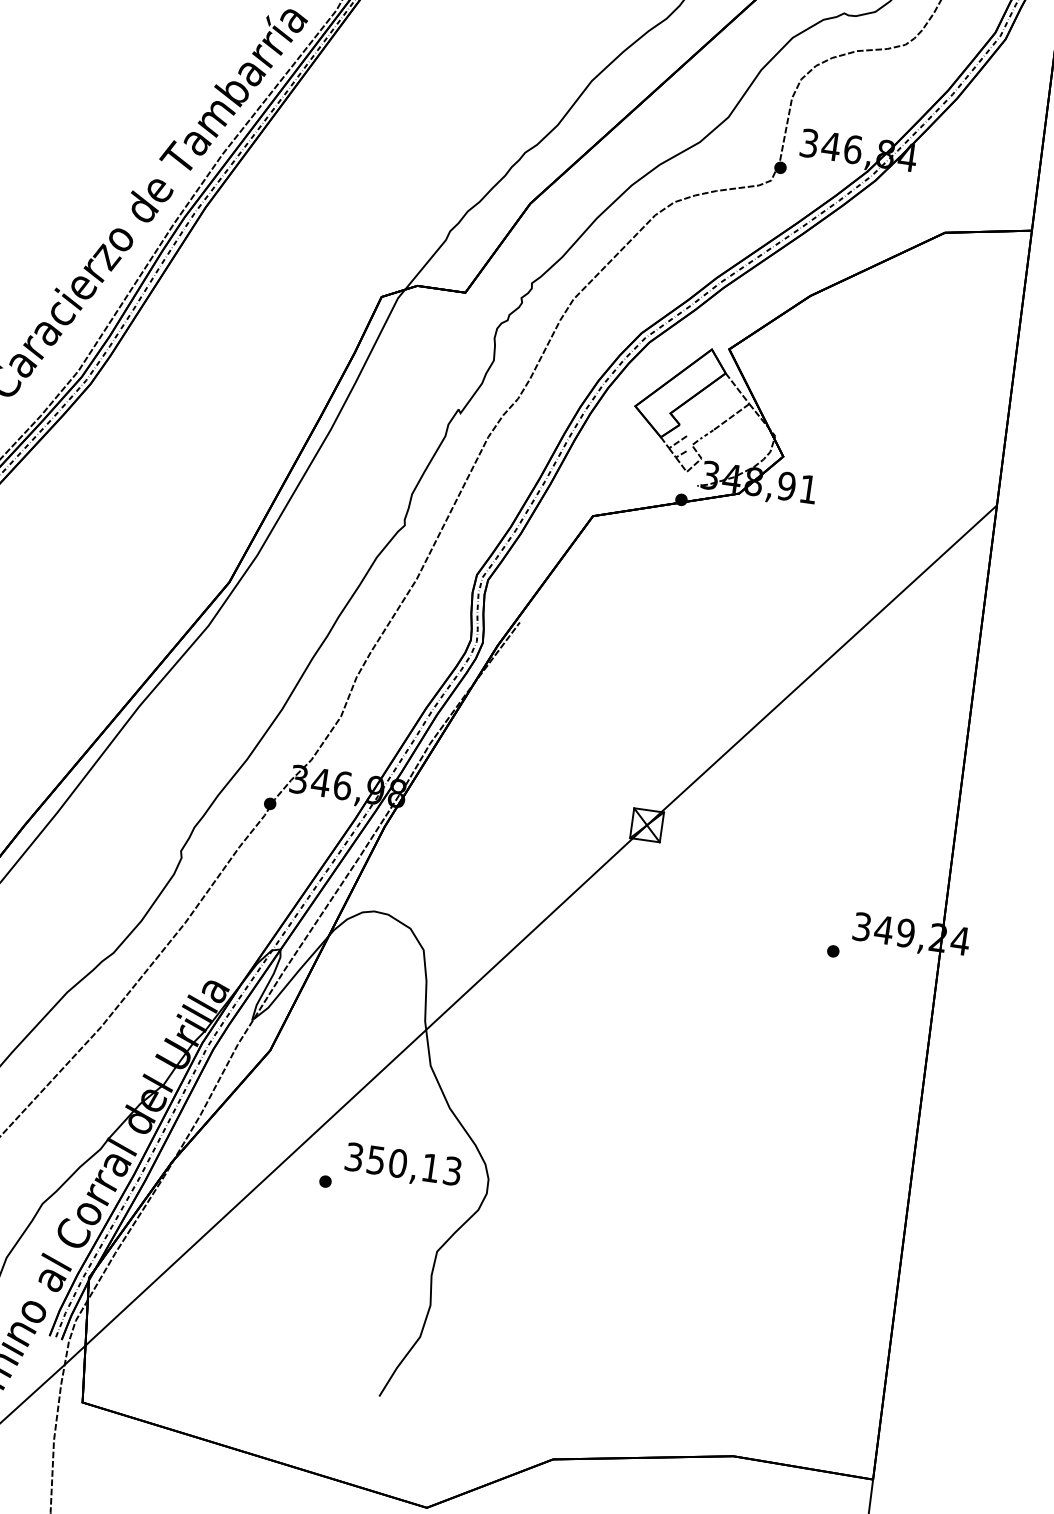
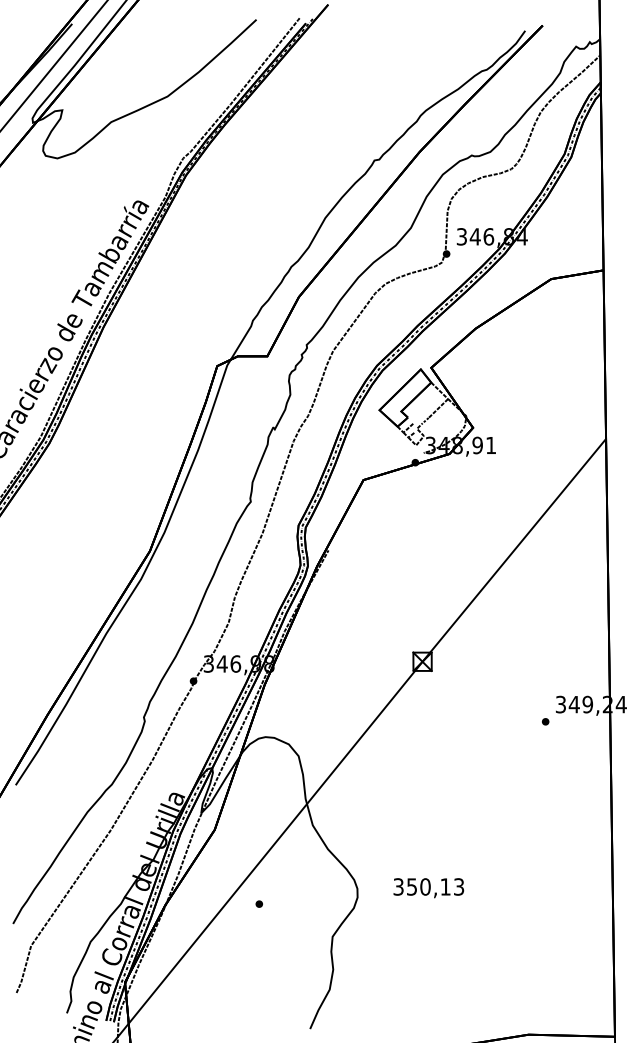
text: (402, 1166) -> (428, 888), moved

